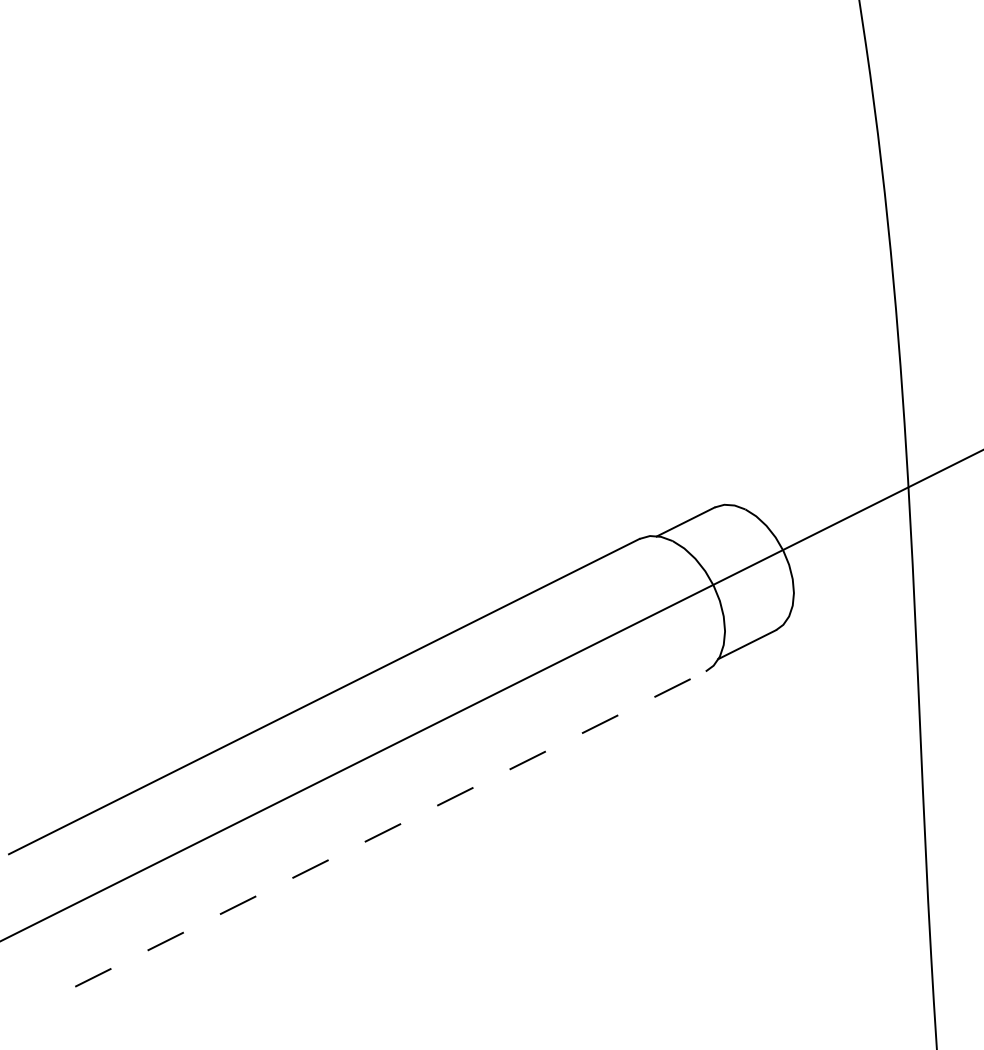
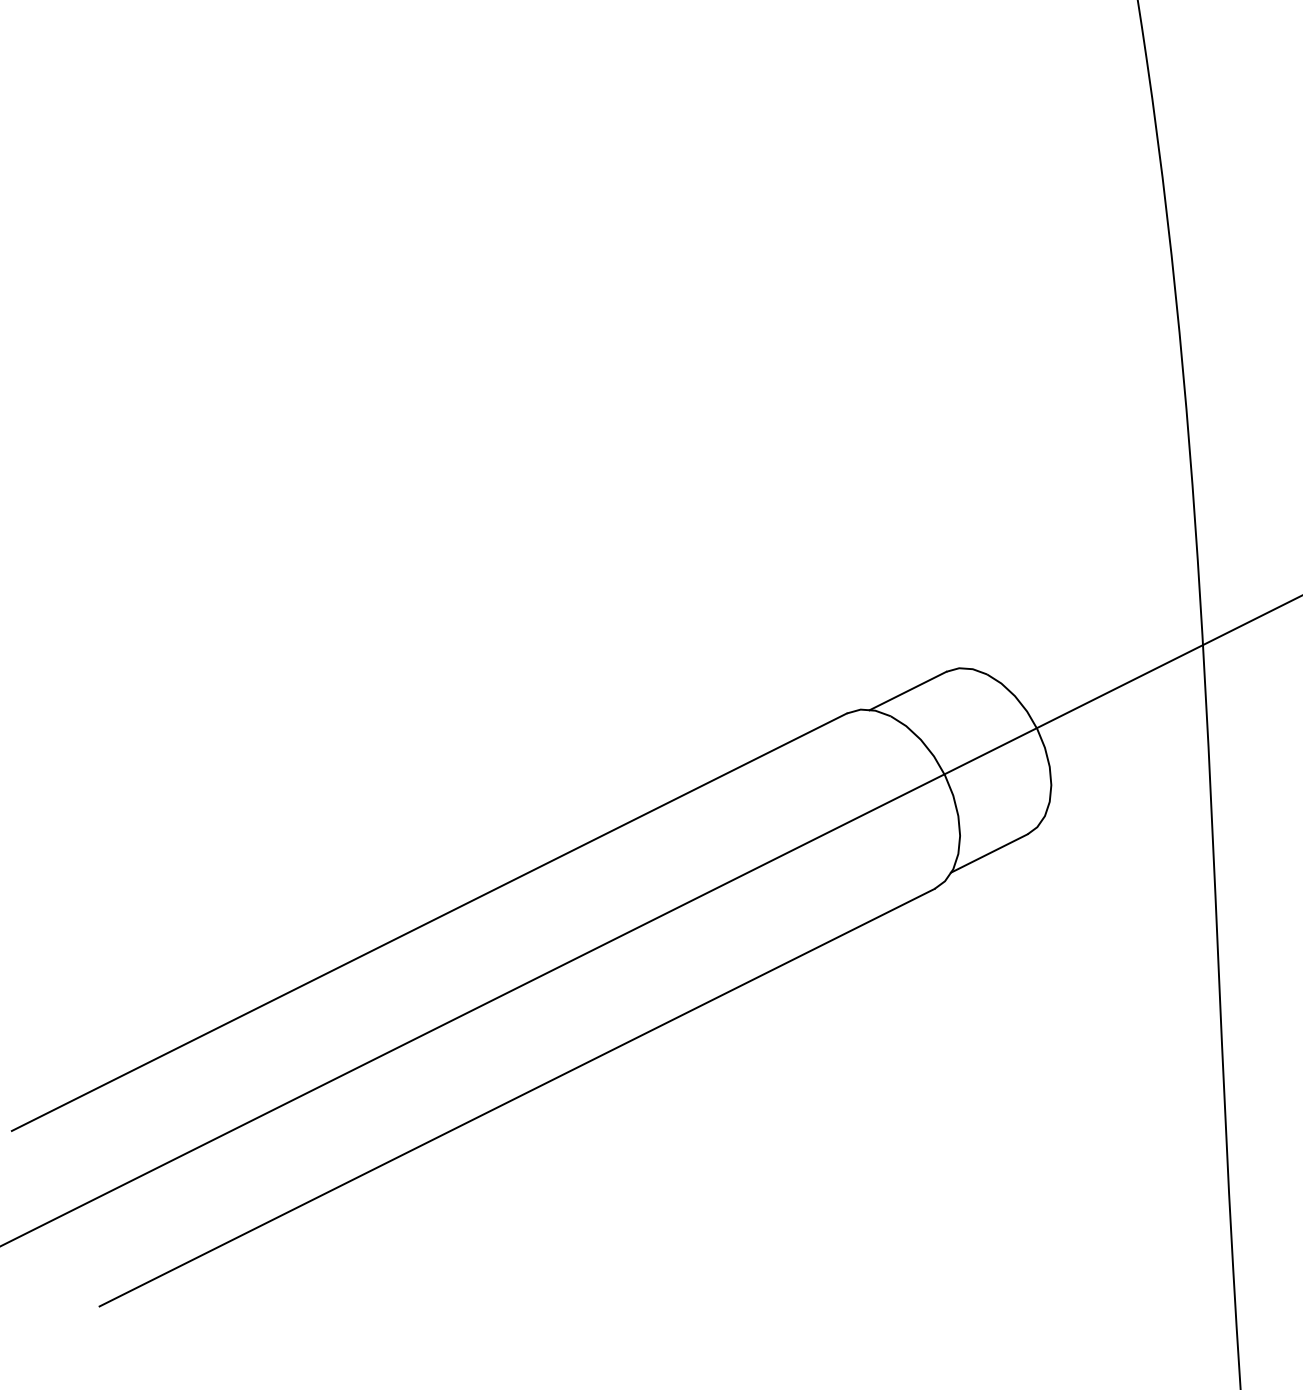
line: (390, 828) -> (517, 1097), dashed -> solid

